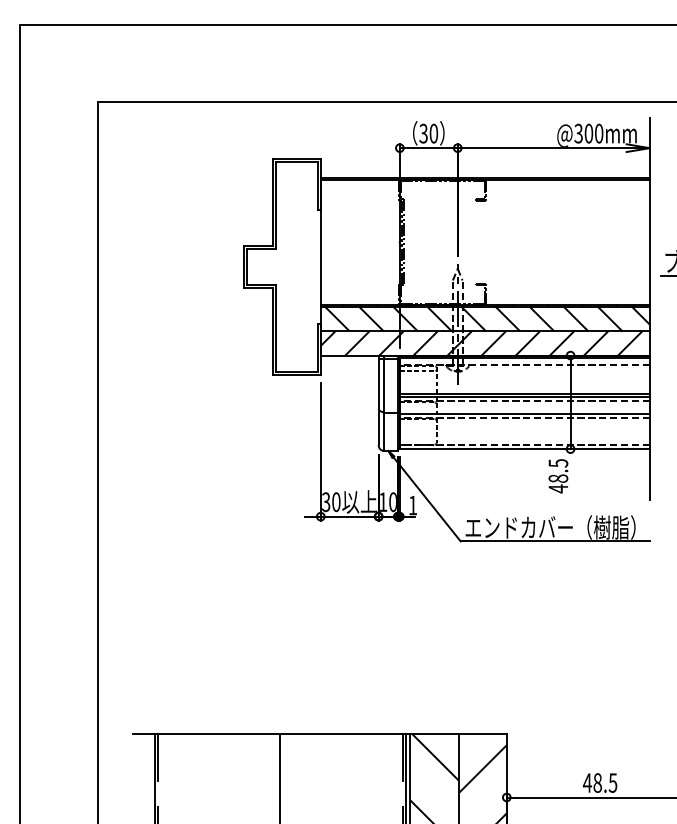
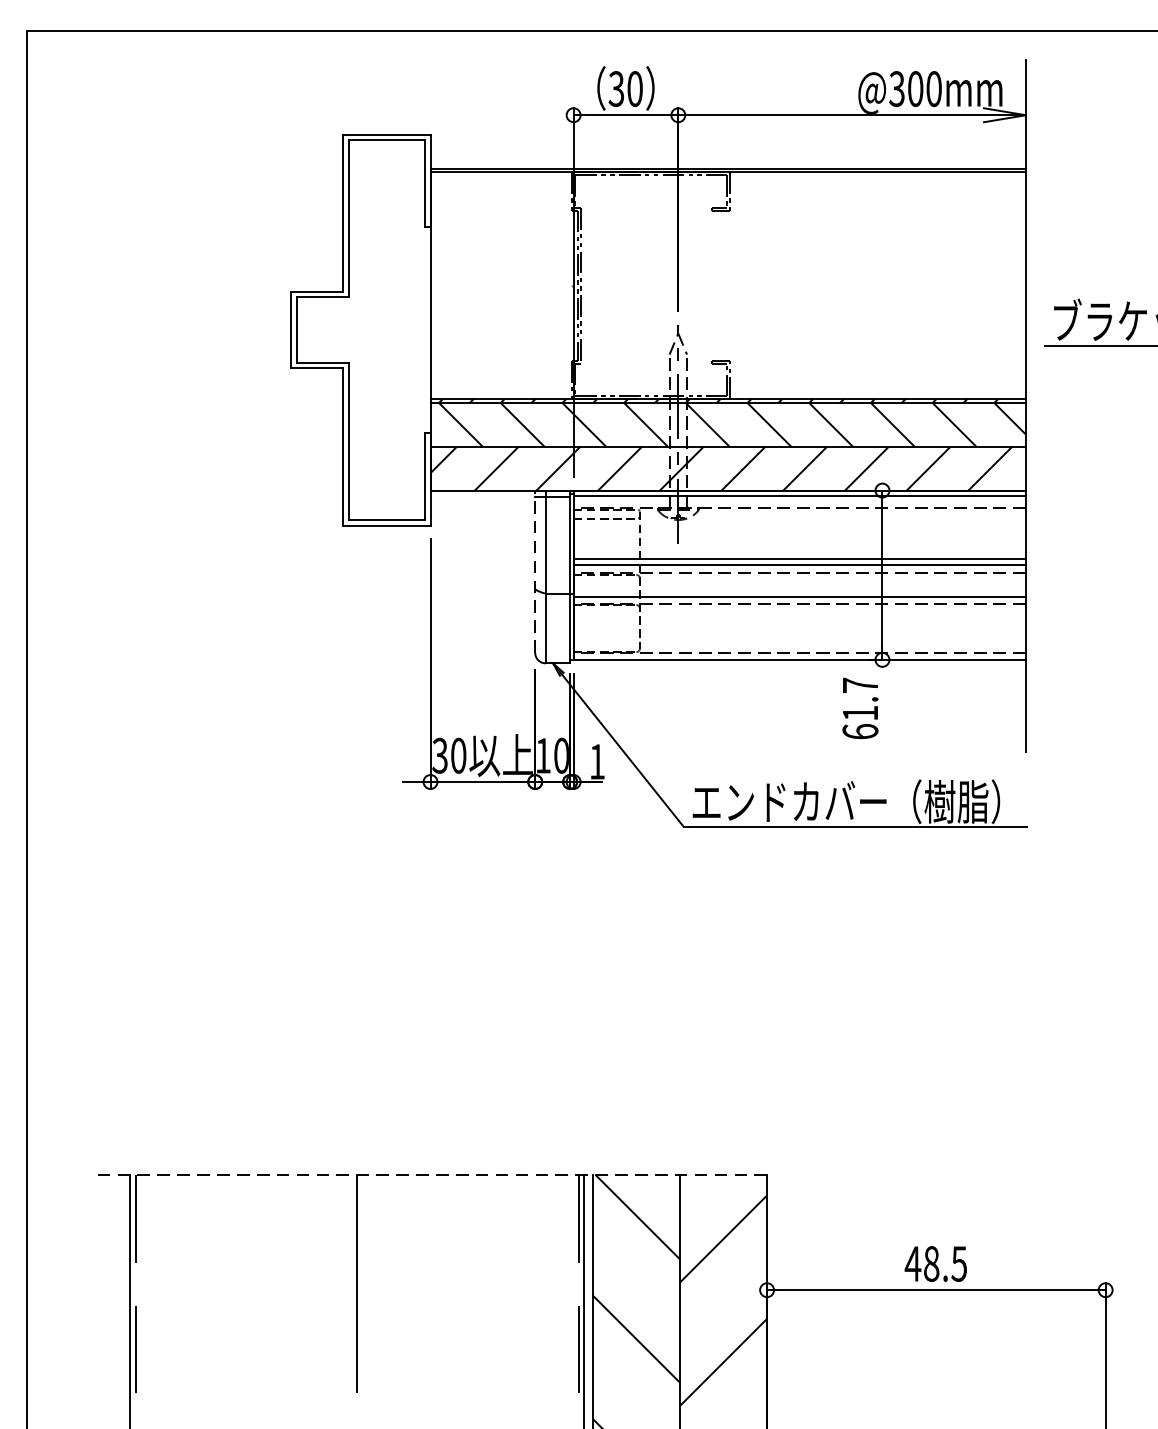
line: (378, 400) -> (534, 571), solid -> dashed
text: (558, 476) -> (860, 709), 48.5 -> 61.7
line: (319, 733) -> (428, 1174), solid -> dashed

